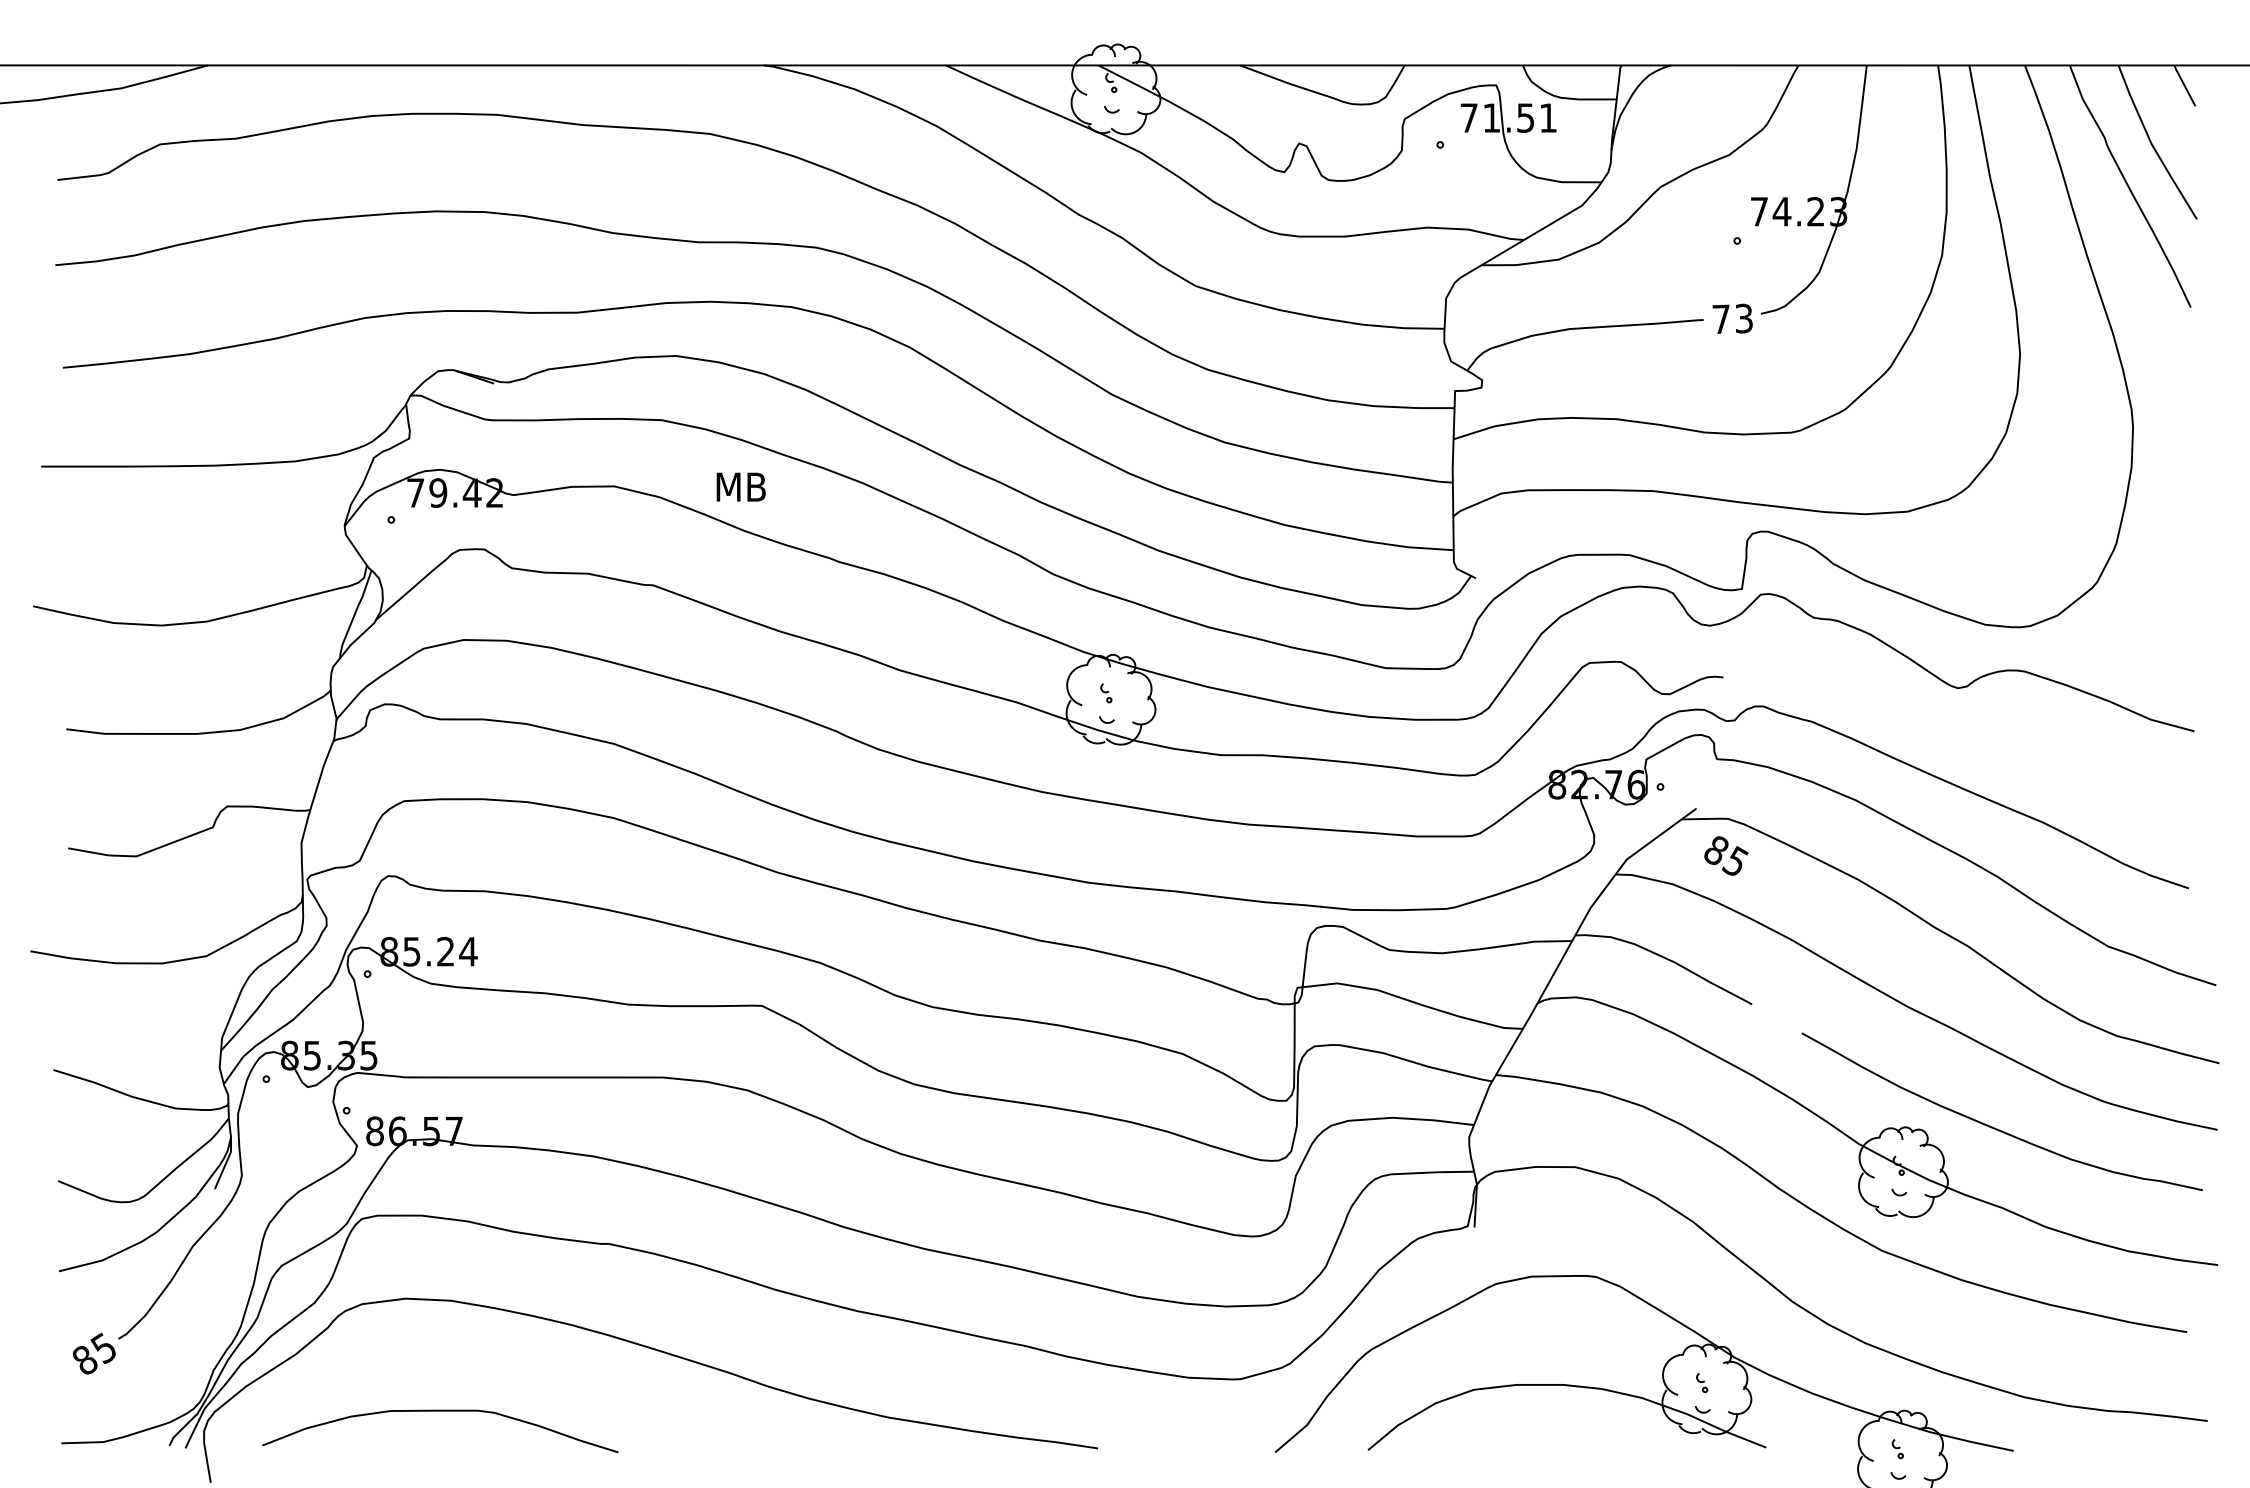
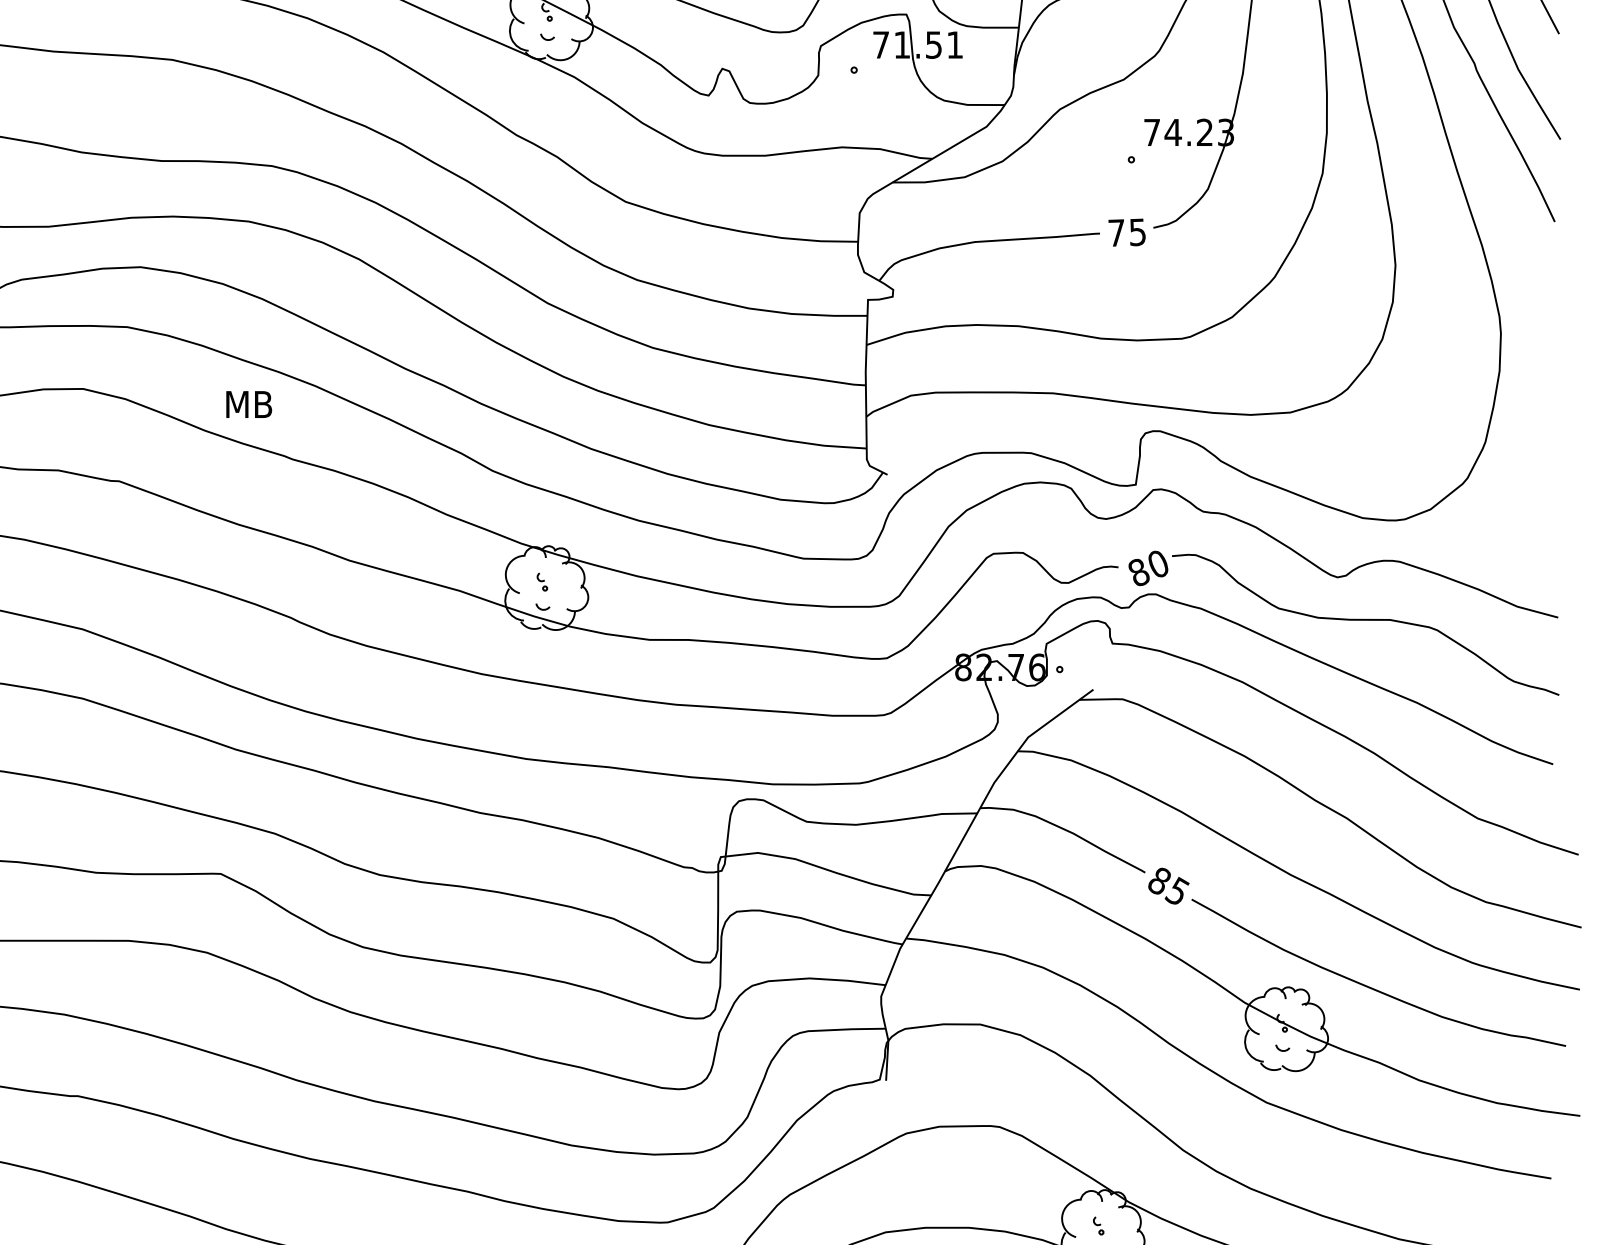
text: (1744, 317) -> (1138, 231), 73 -> 75
text: (740, 486) -> (248, 403), moved
part: (1964, 736) -> (1343, 622), added
text: (1726, 855) -> (1168, 885), moved

